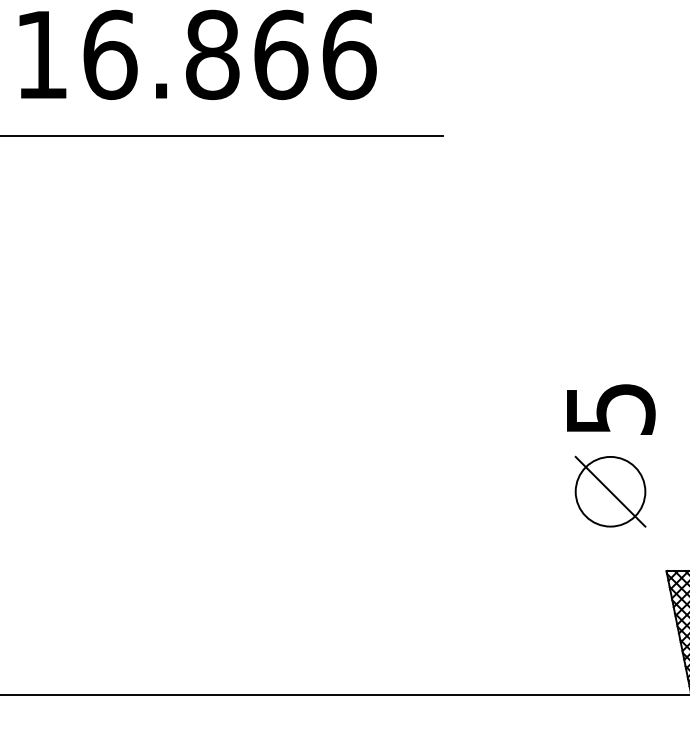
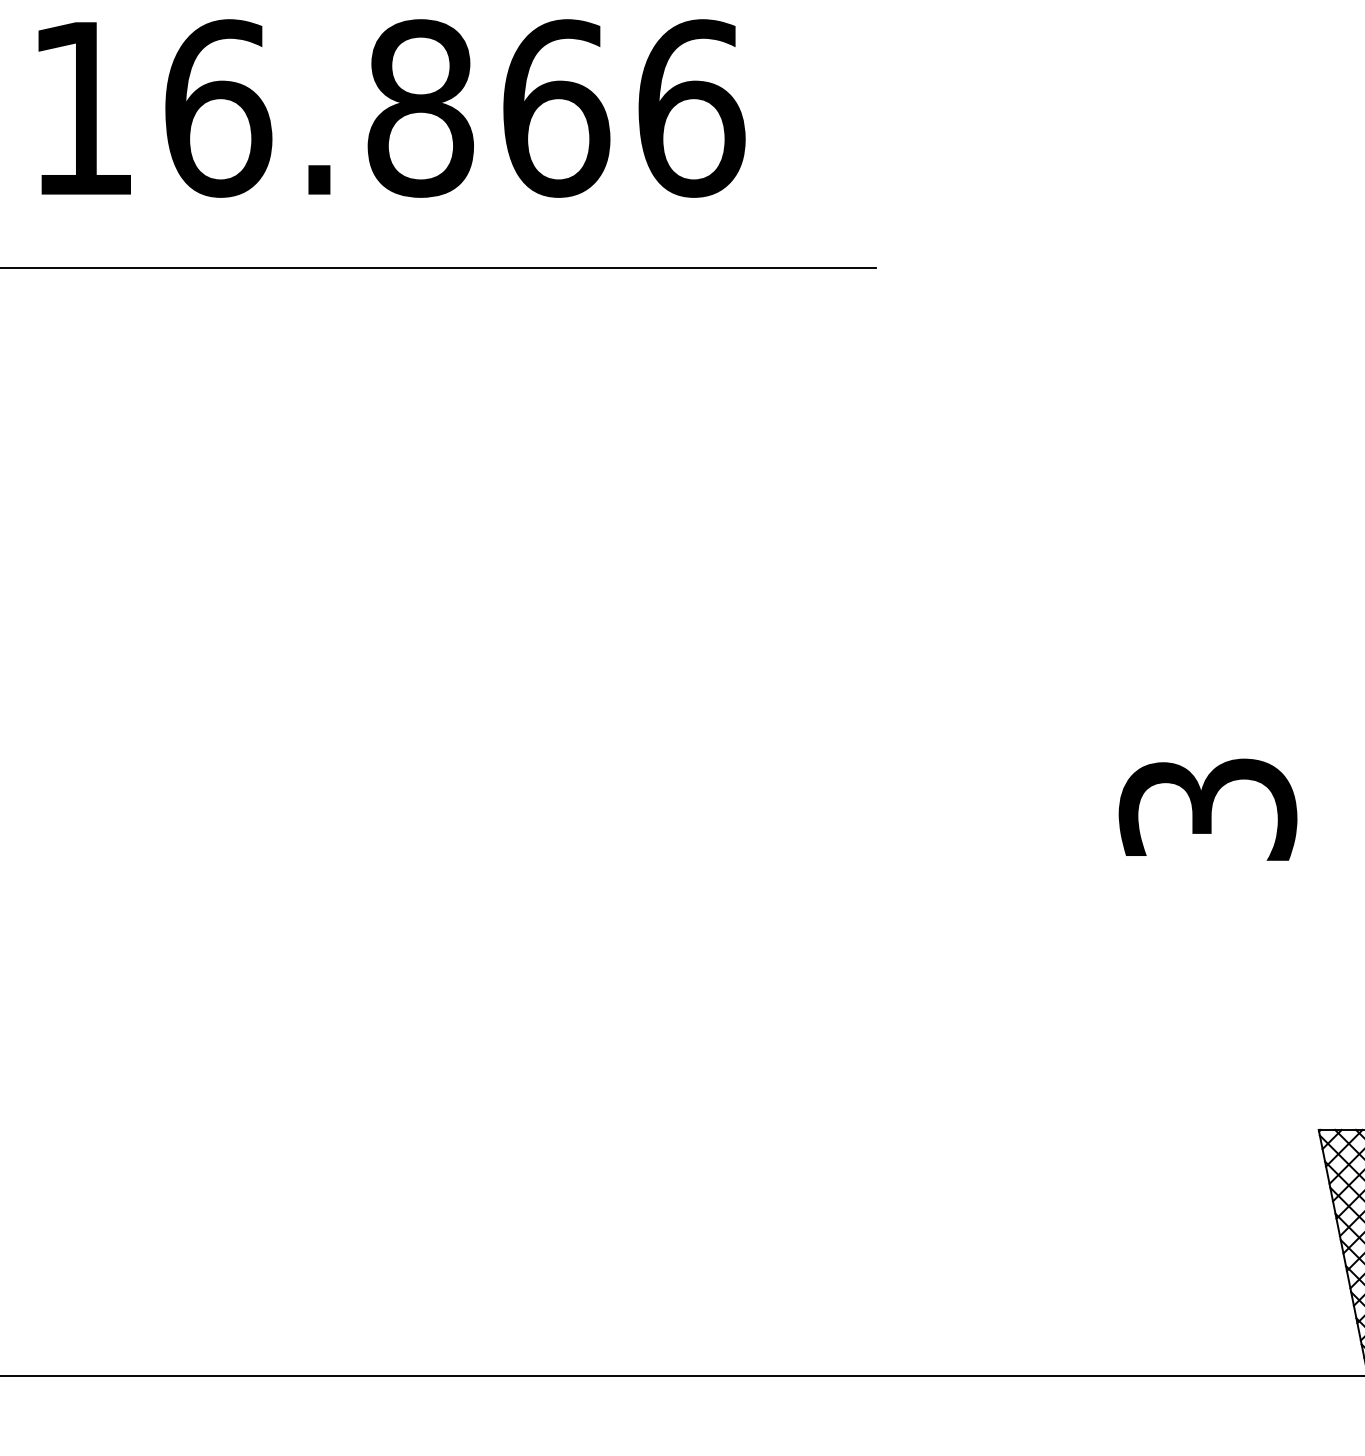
text: (610, 409) -> (1207, 810), 5 -> 3
part: (610, 491) -> (1207, 972), removed

